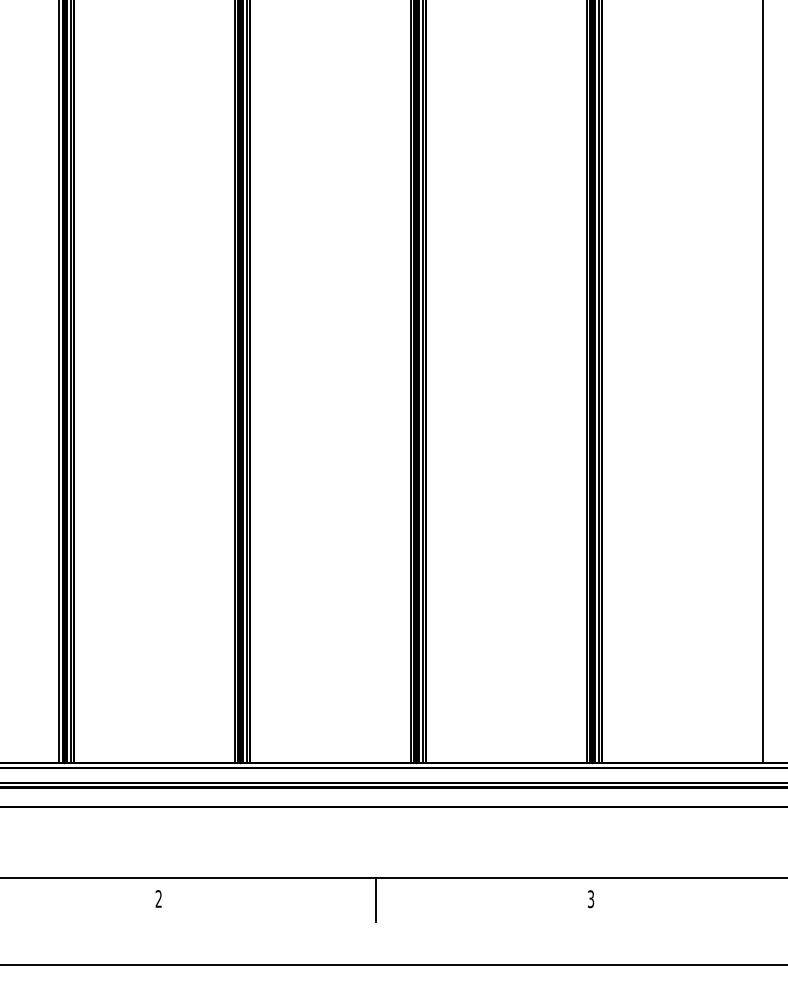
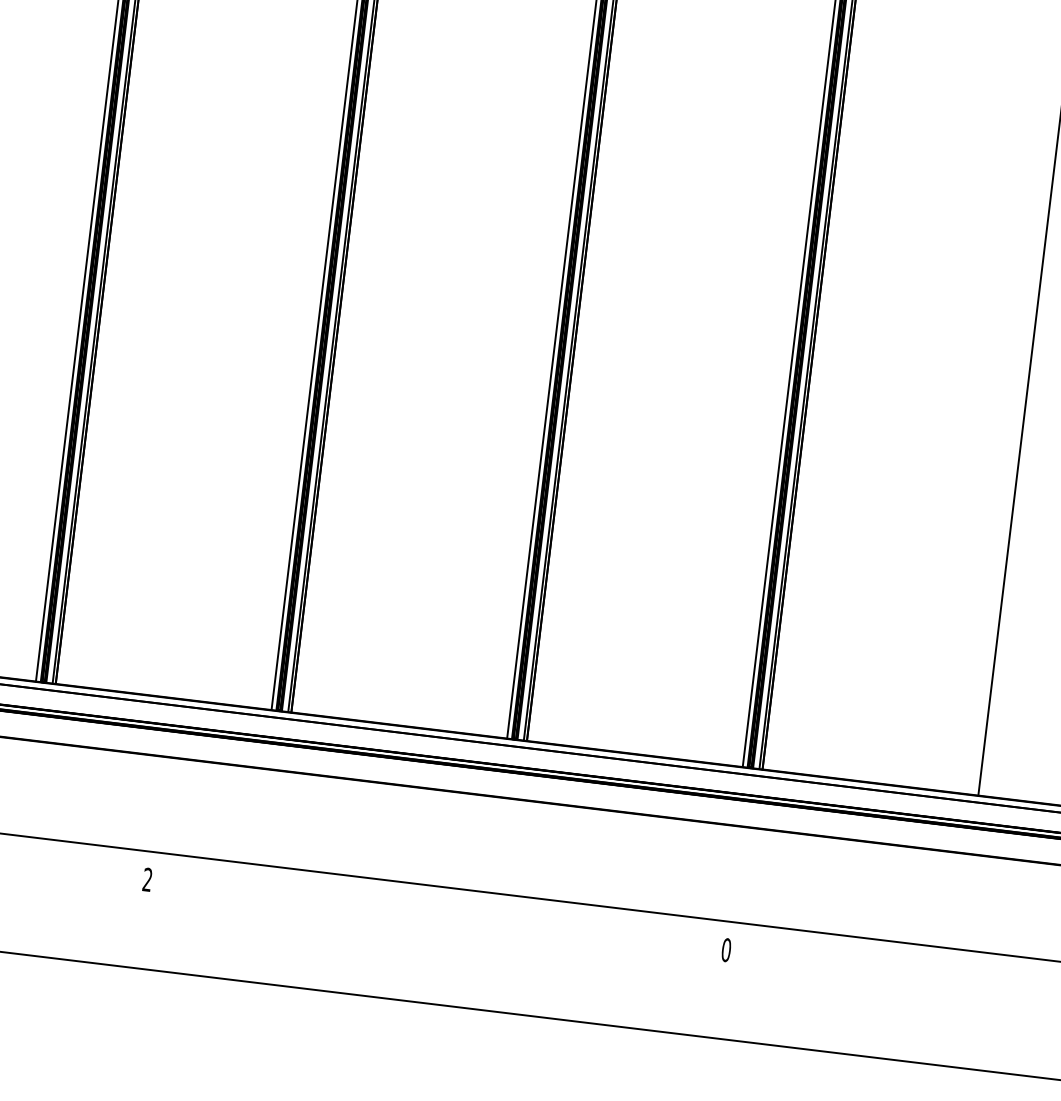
line: (375, 899) -> (437, 915), removed
text: (590, 899) -> (725, 950), 3 -> 0

